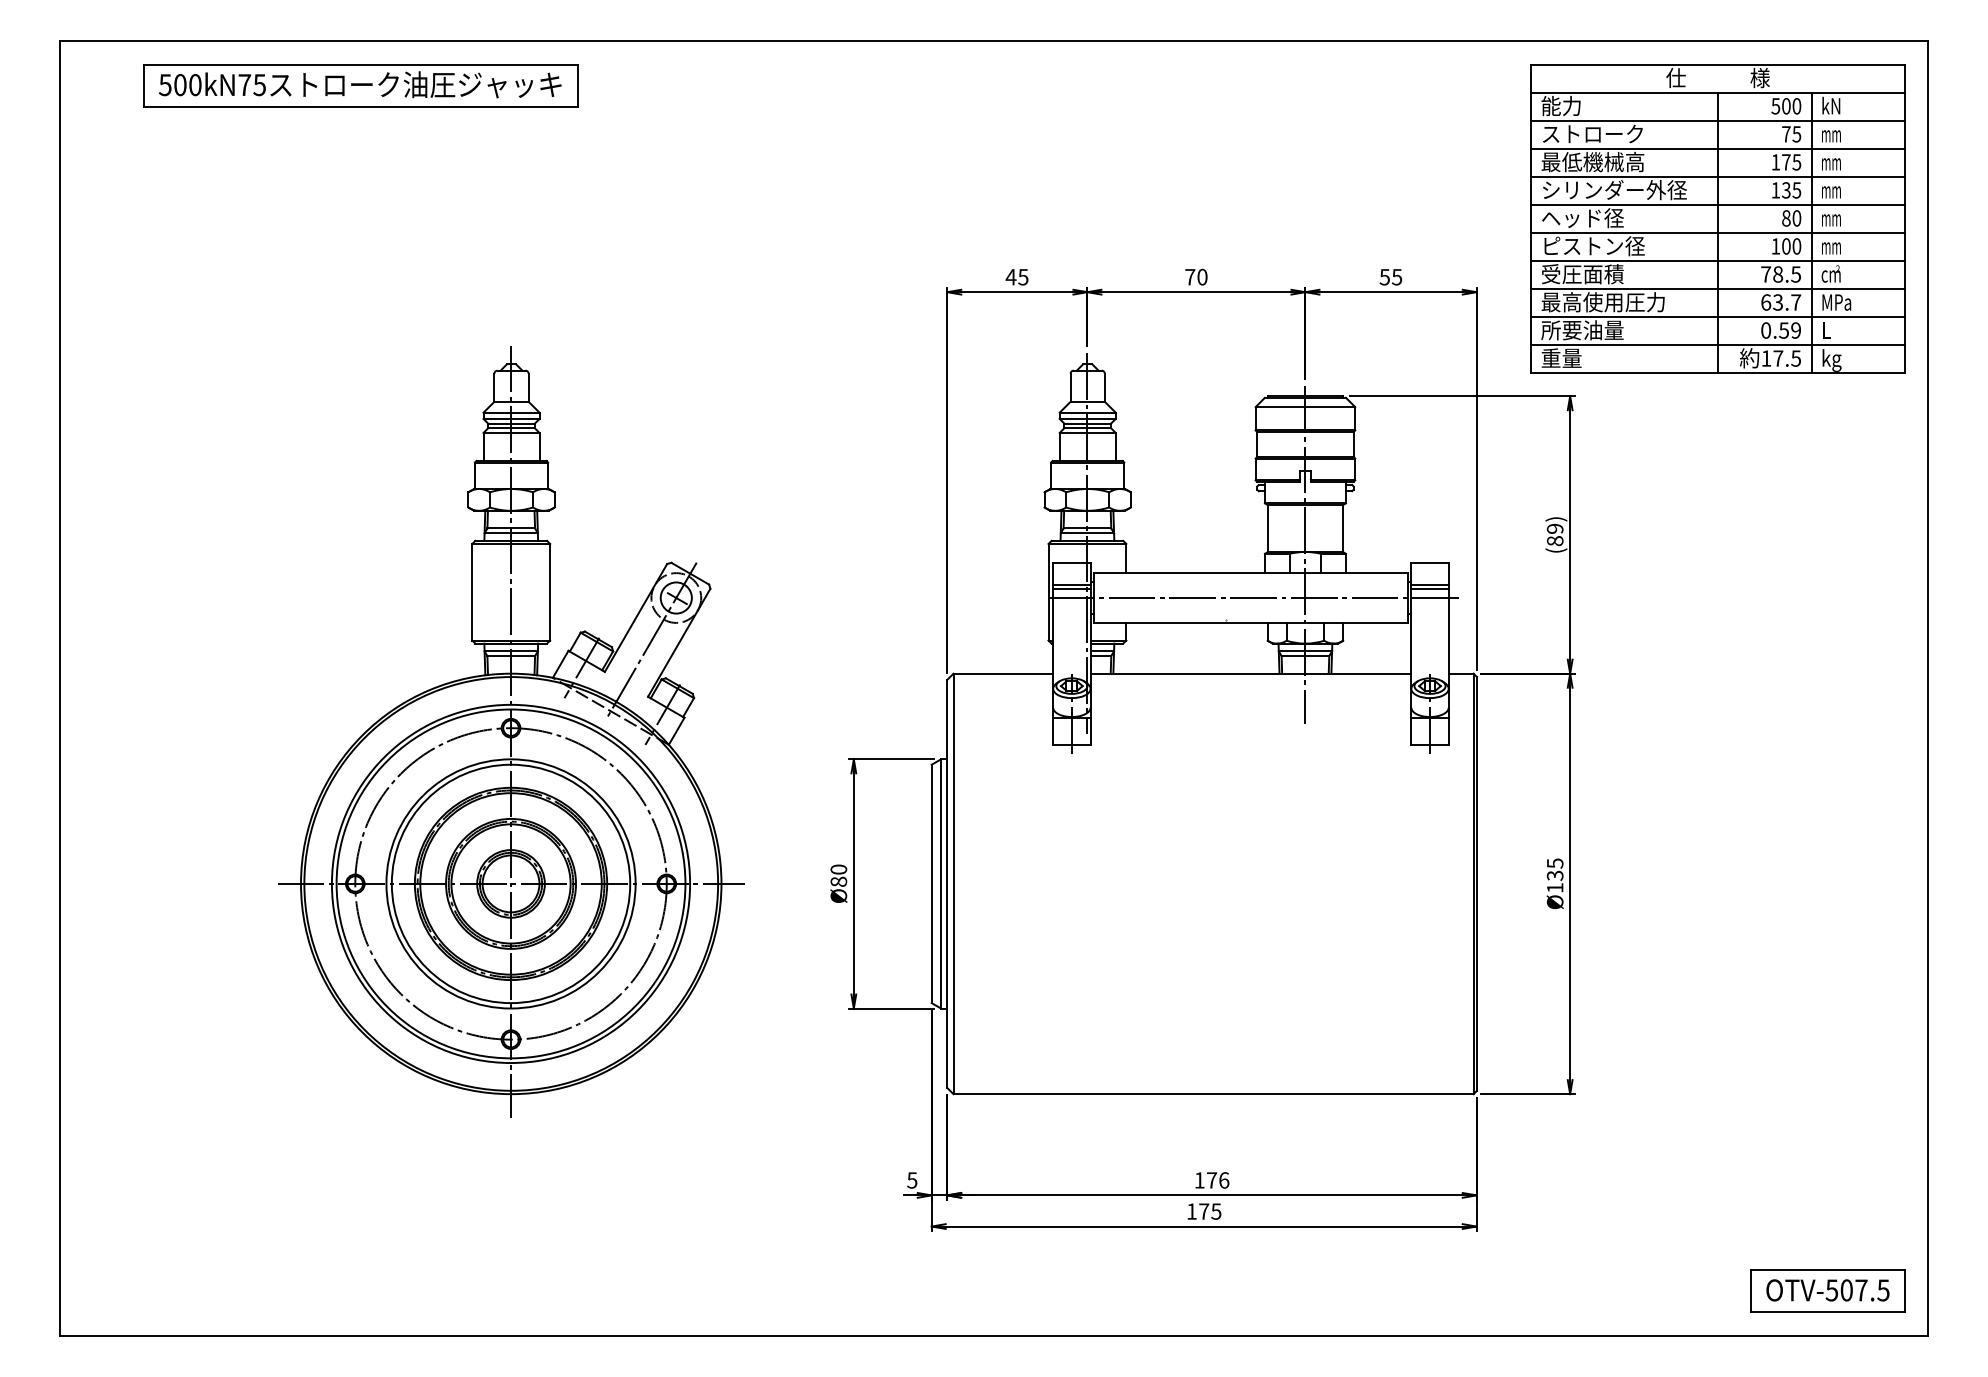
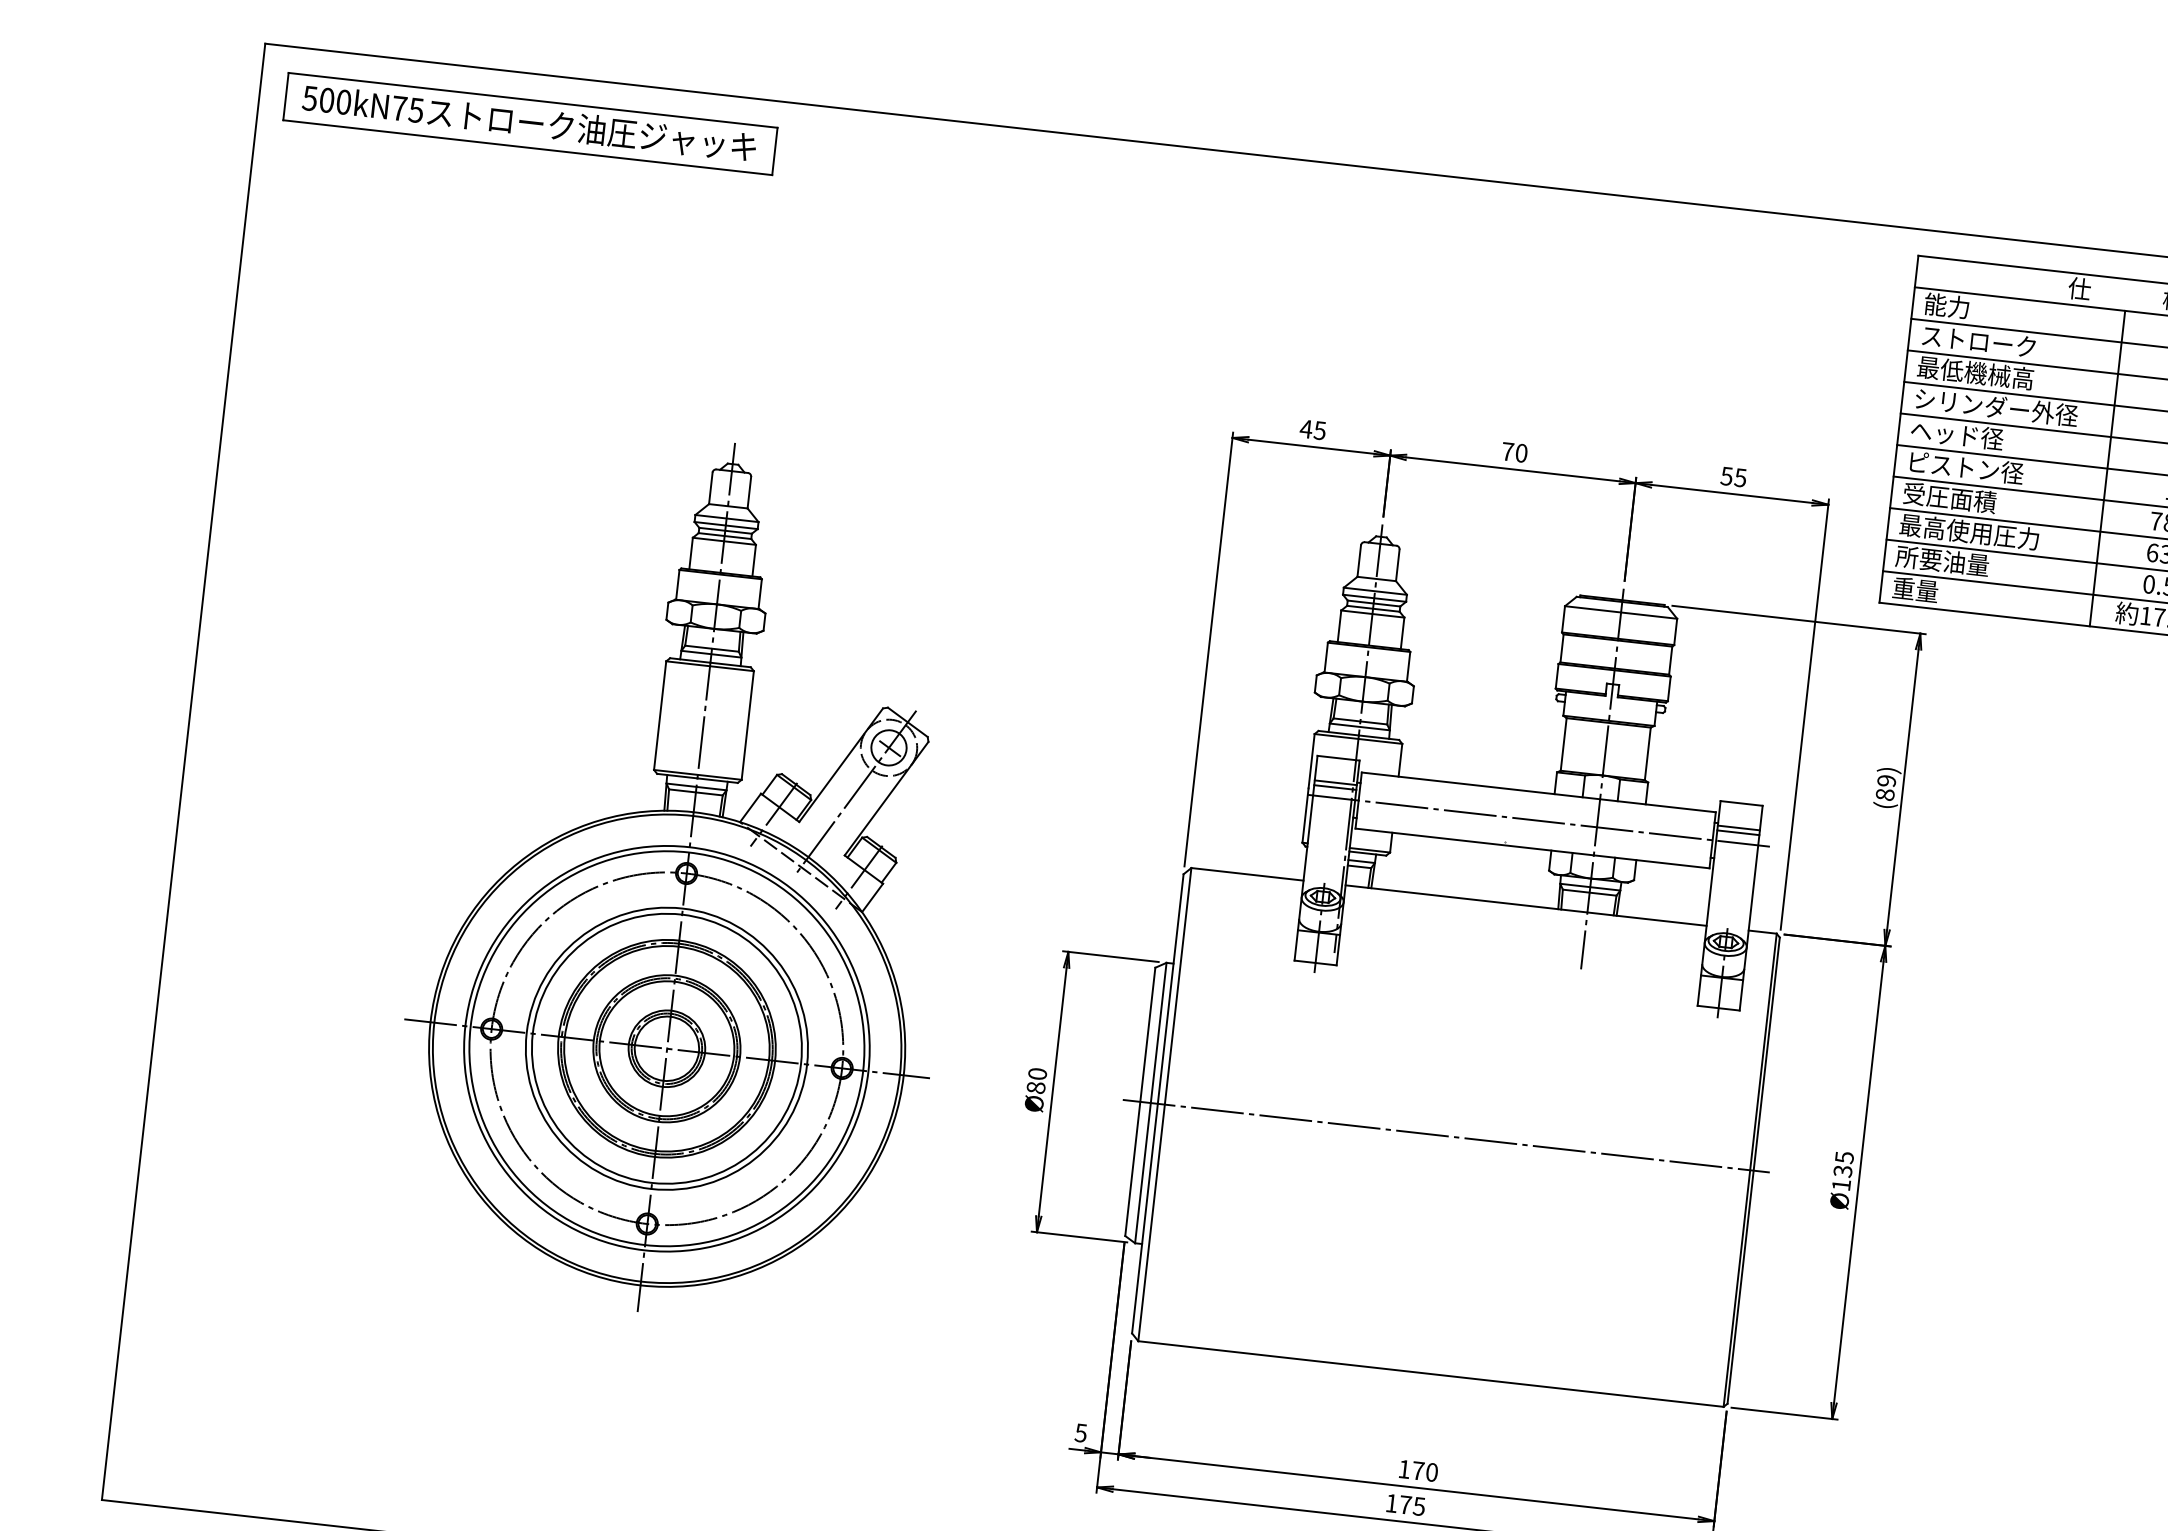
part: (360, 85) -> (529, 123), moved
line: (1203, 883) -> (1446, 1135), added
text: (1224, 1180) -> (1432, 1472), 176 -> 170

